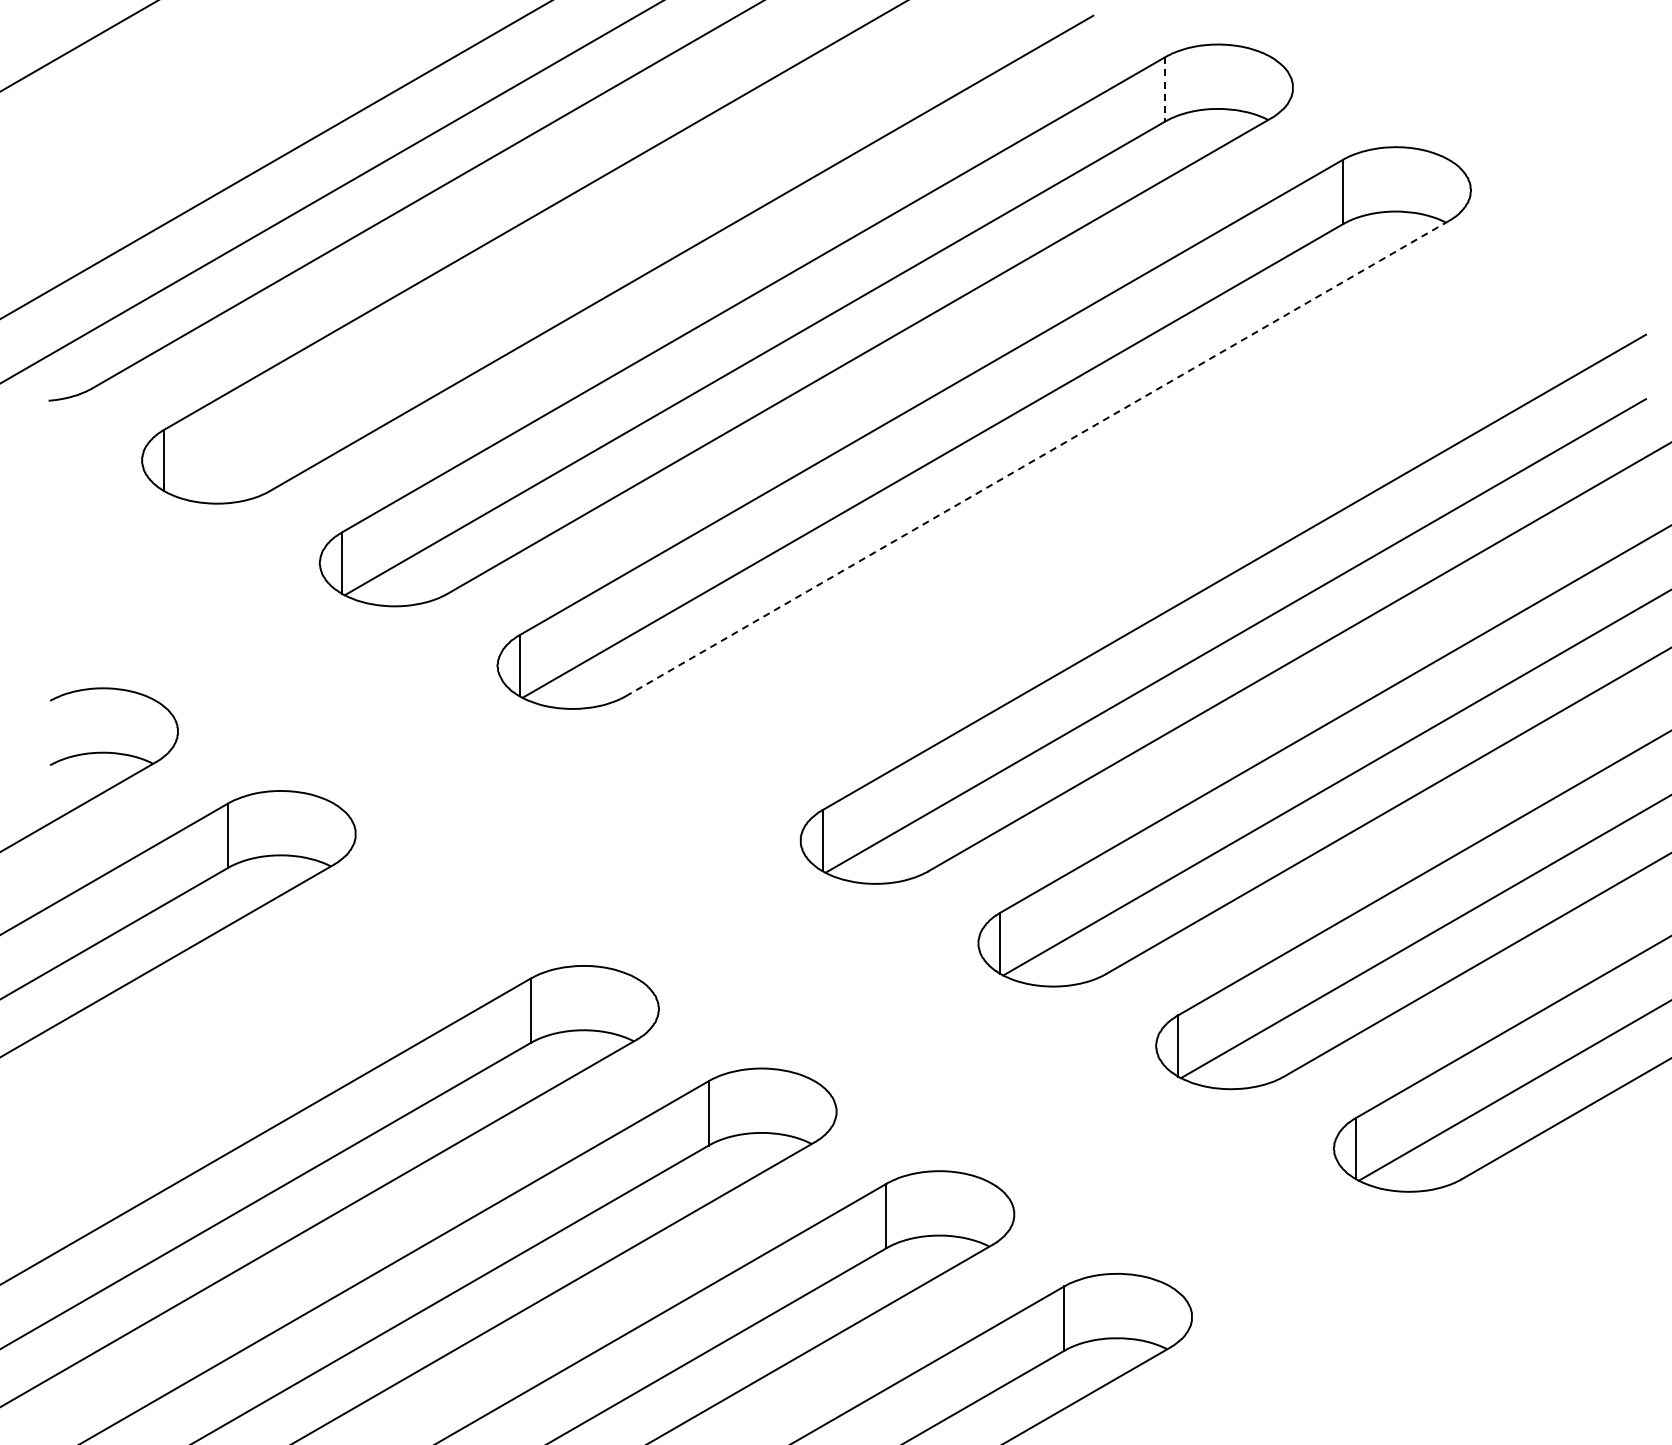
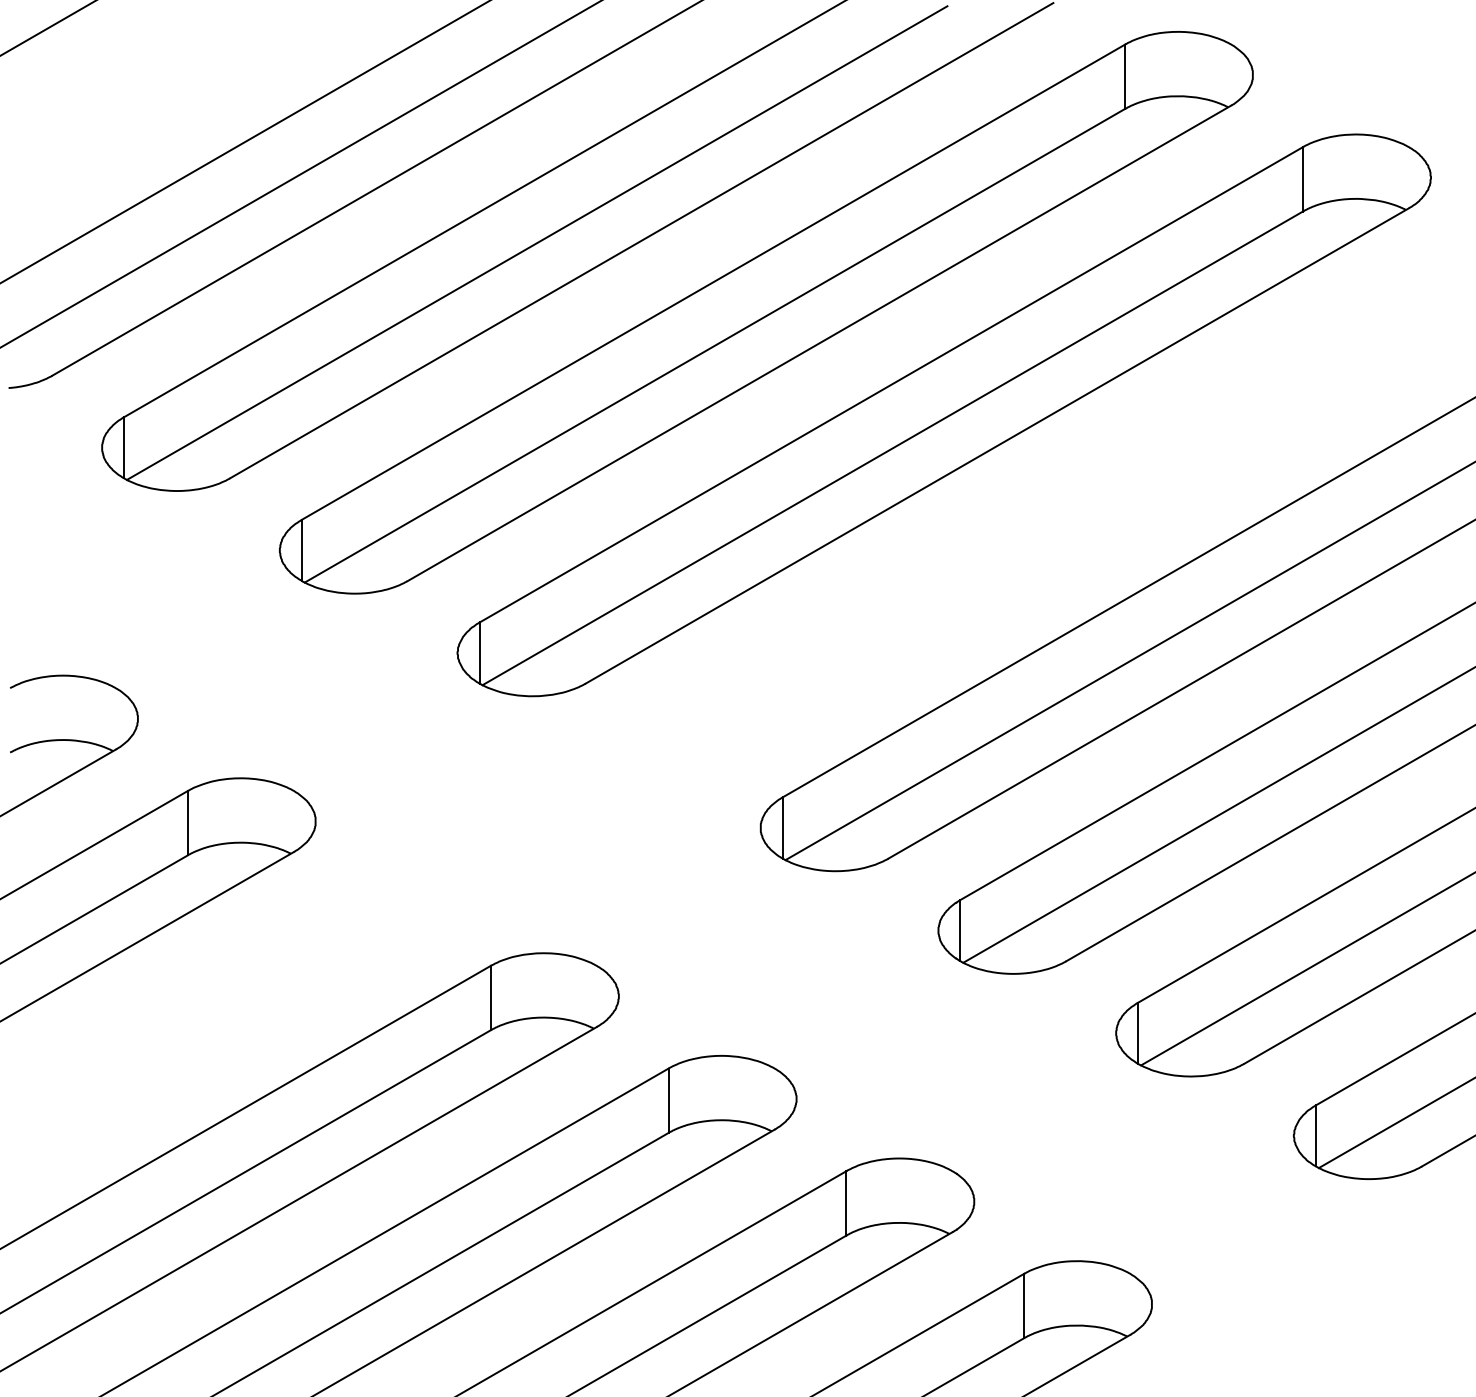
line: (1165, 89) -> (1125, 76), dashed -> solid
line: (576, 255) -> (536, 242), added
line: (1036, 458) -> (996, 445), dashed -> solid

